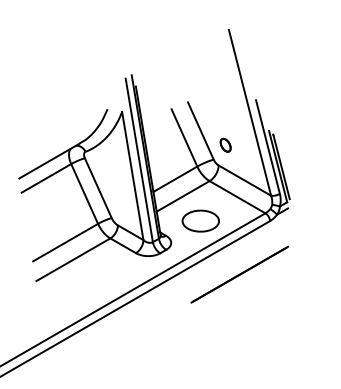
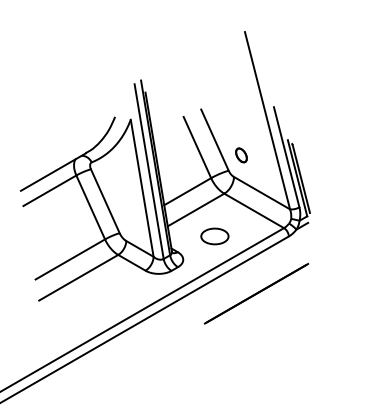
part: (200, 221) -> (214, 236), size x0.7

